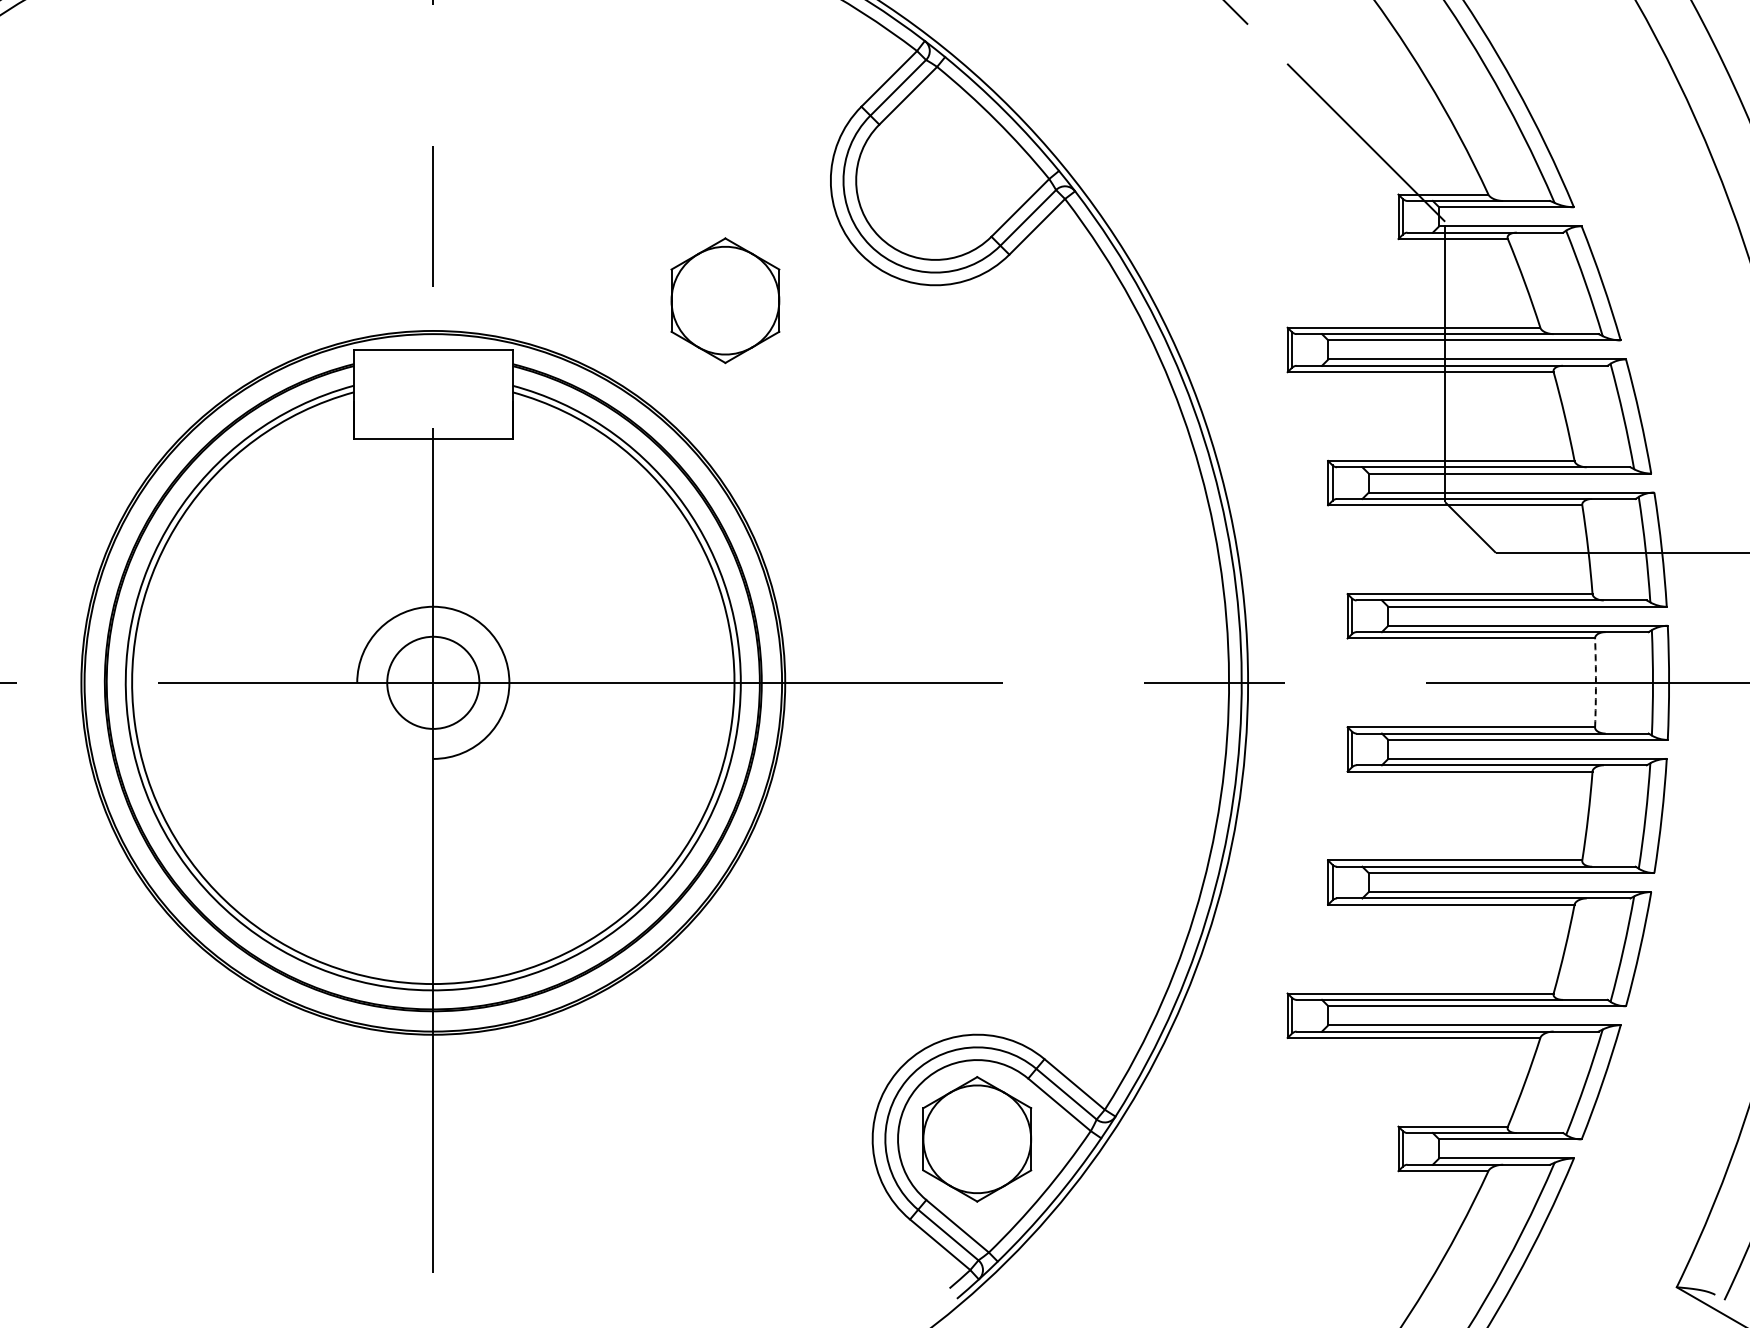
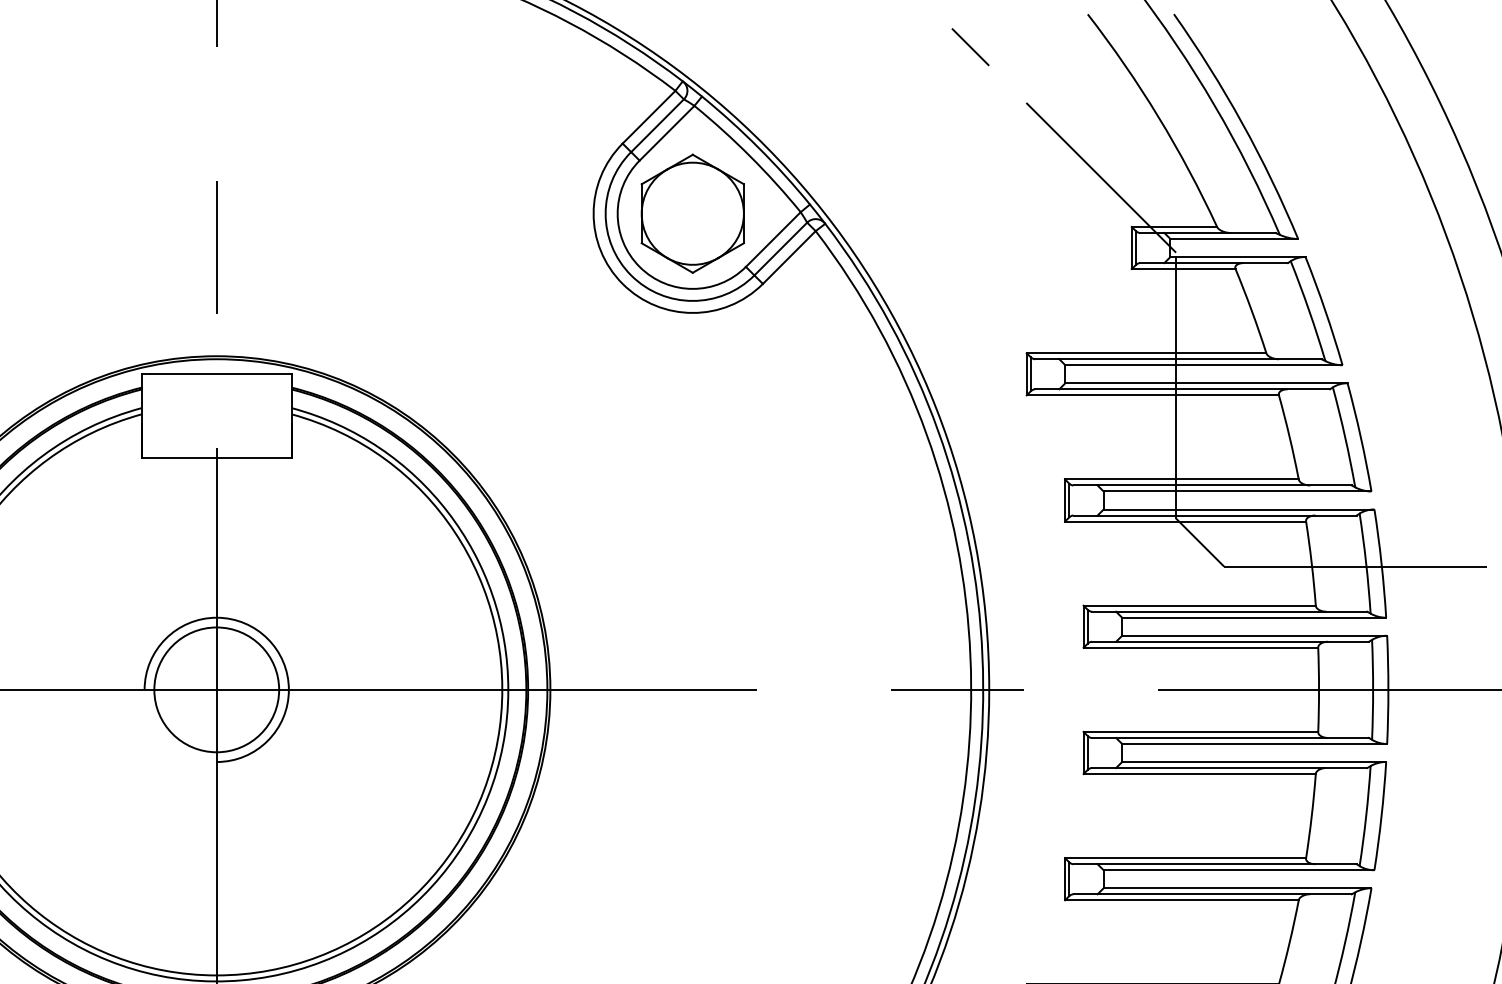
part: (725, 300) -> (692, 213), moved
circle: (433, 682) -> (216, 689), size x1.43
arc: (1595, 682) -> (1318, 689), dashed -> solid

